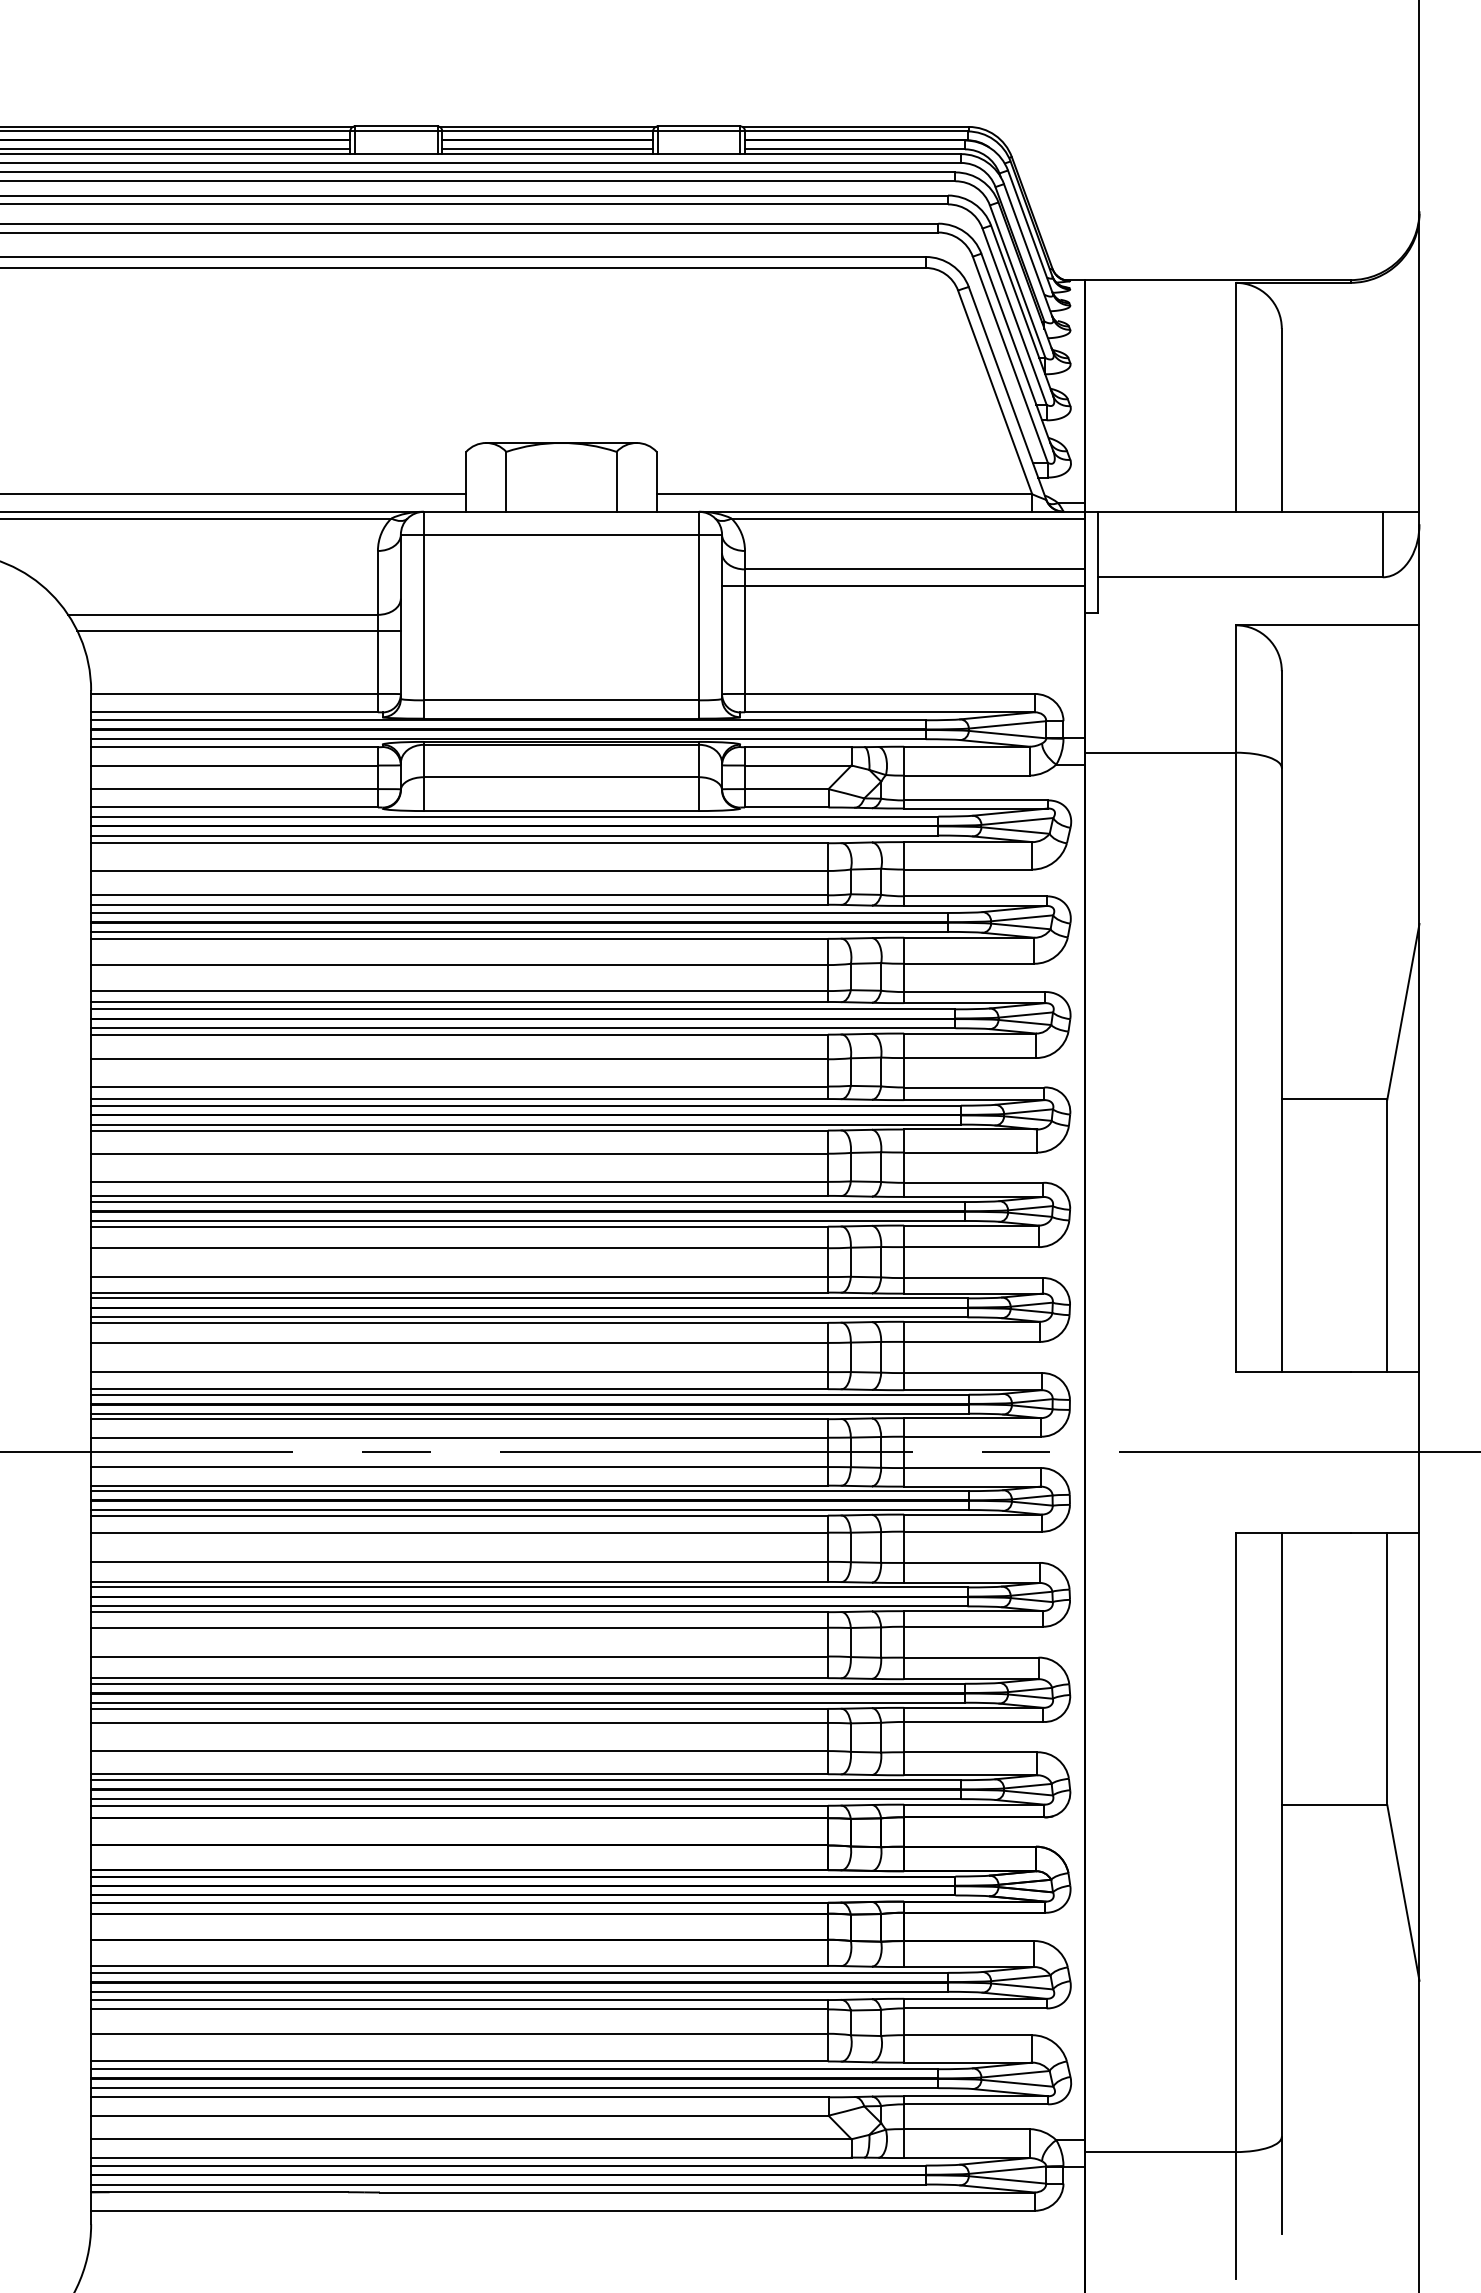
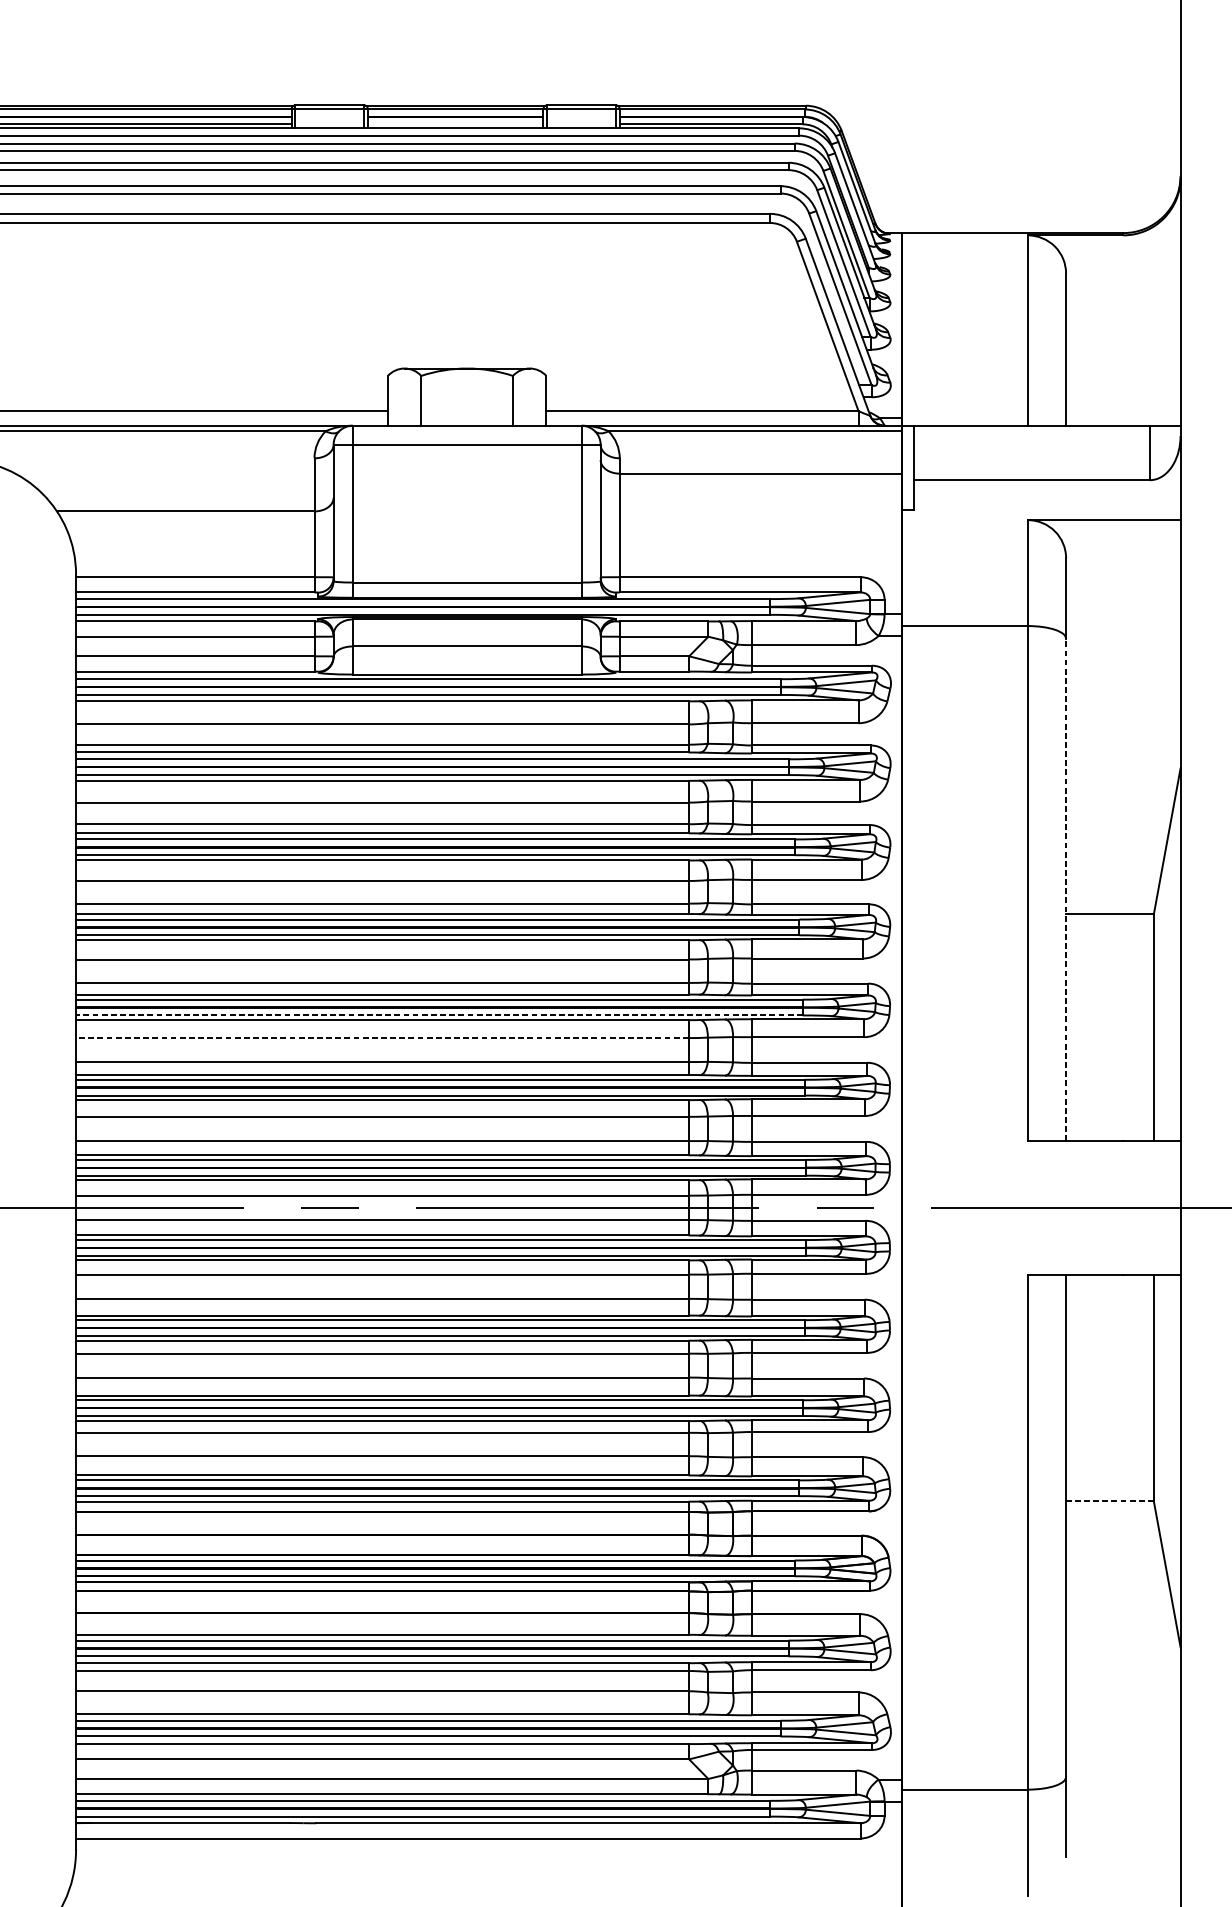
line: (547, 149) -> (455, 124), removed
line: (903, 585) -> (751, 487), removed
line: (238, 631) -> (198, 525), removed
line: (1281, 1069) -> (1065, 889), solid -> dashed
line: (528, 1220) -> (439, 1015), solid -> dashed
line: (459, 1248) -> (382, 1038), solid -> dashed
line: (1334, 1805) -> (1109, 1501), solid -> dashed

